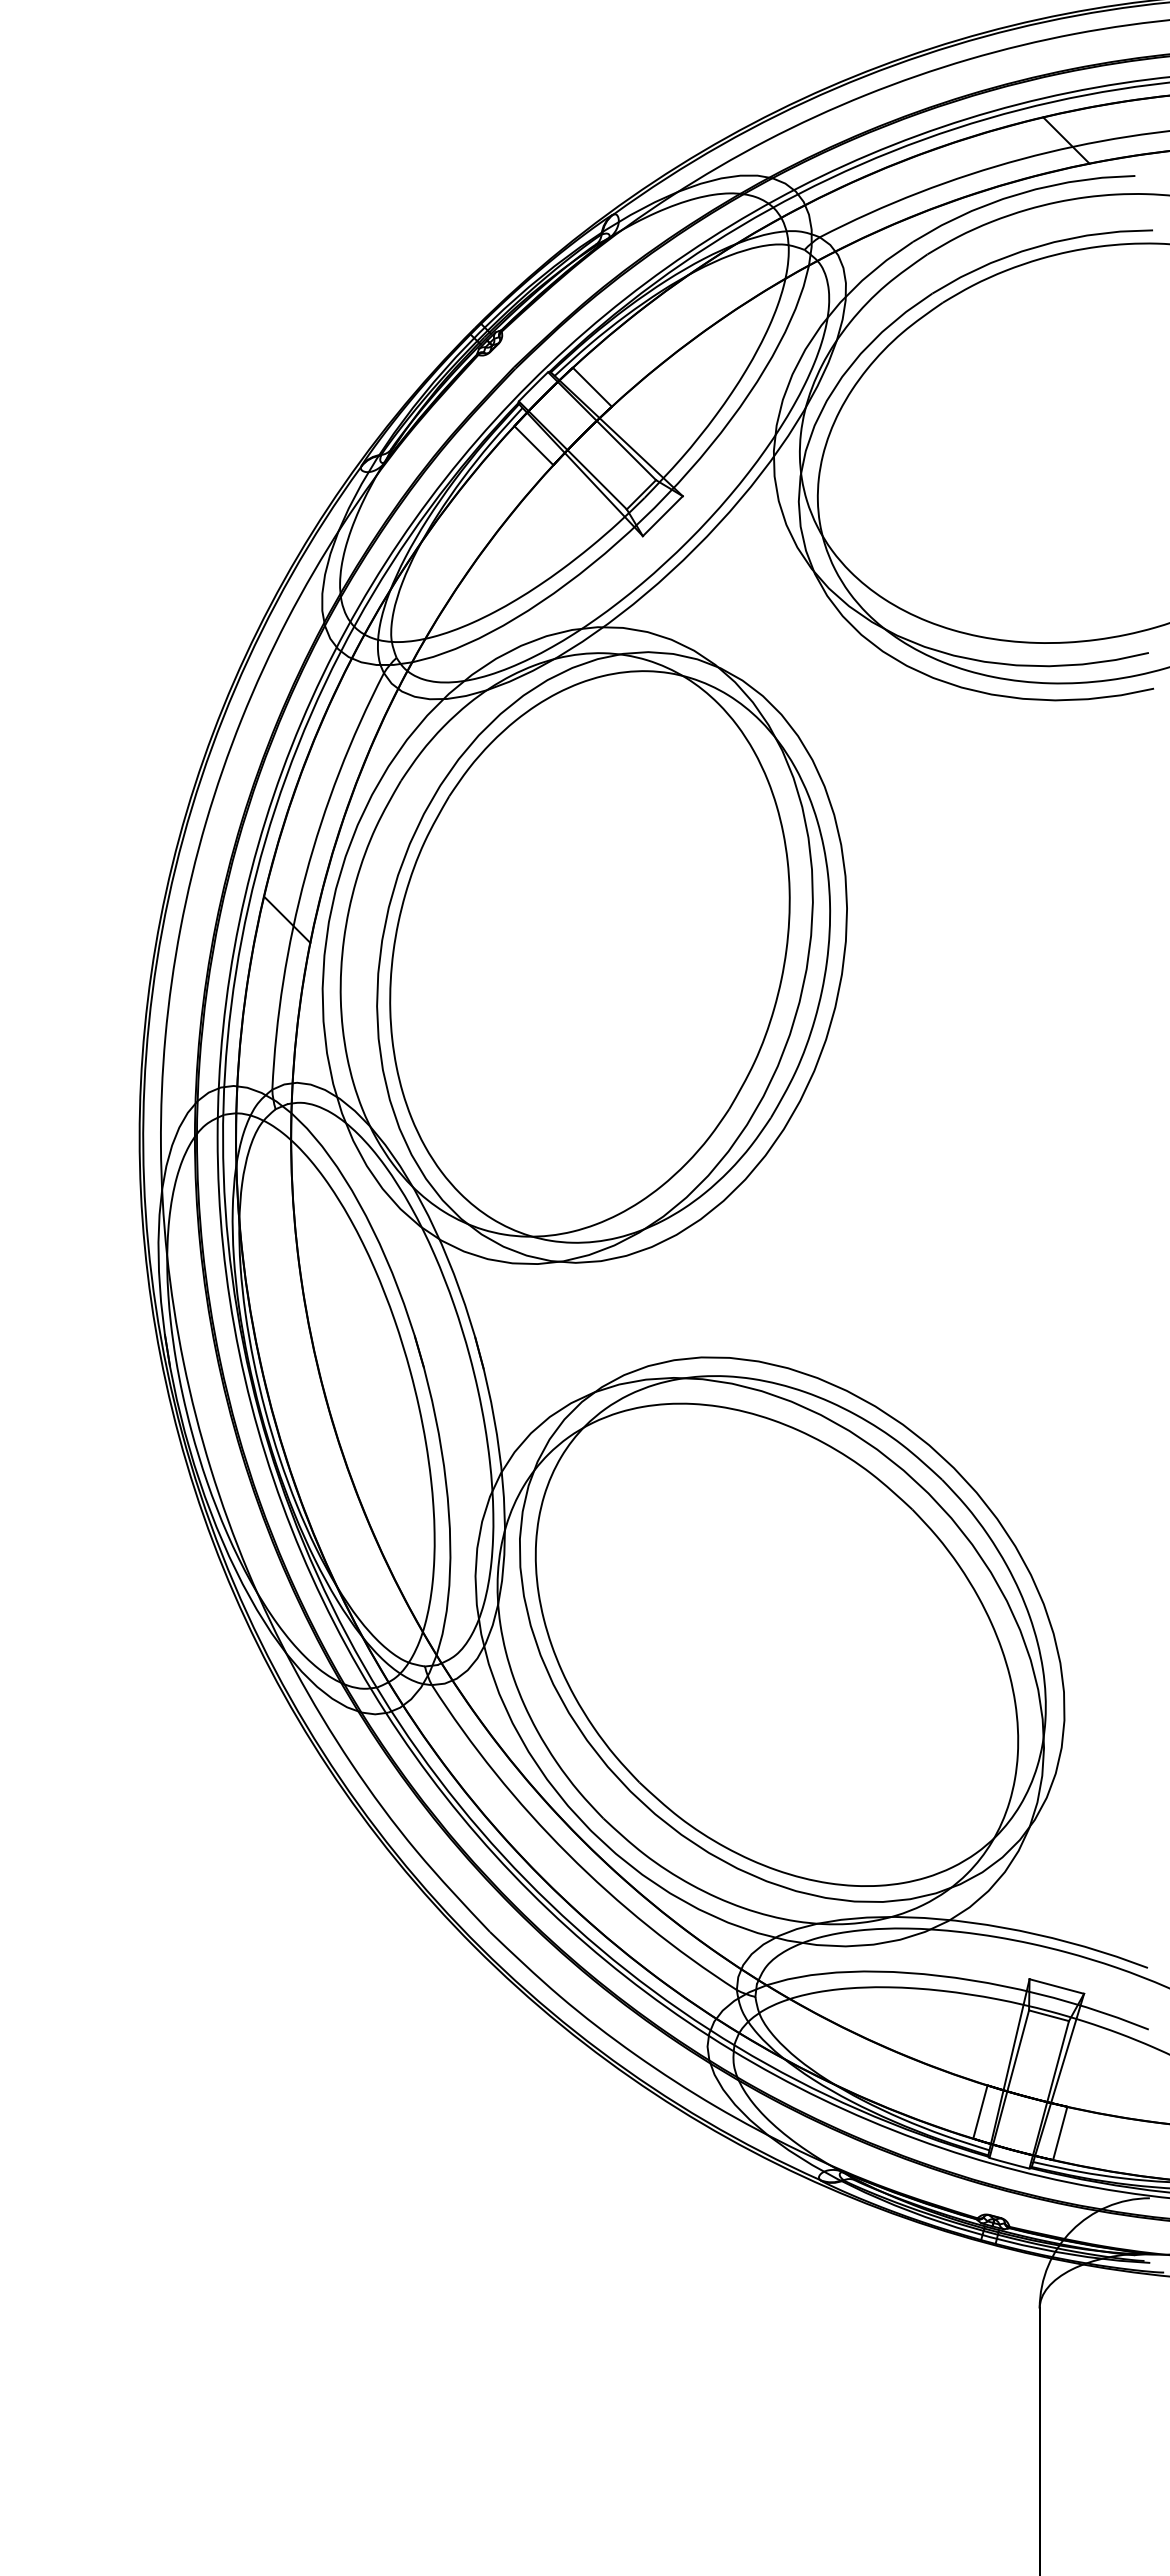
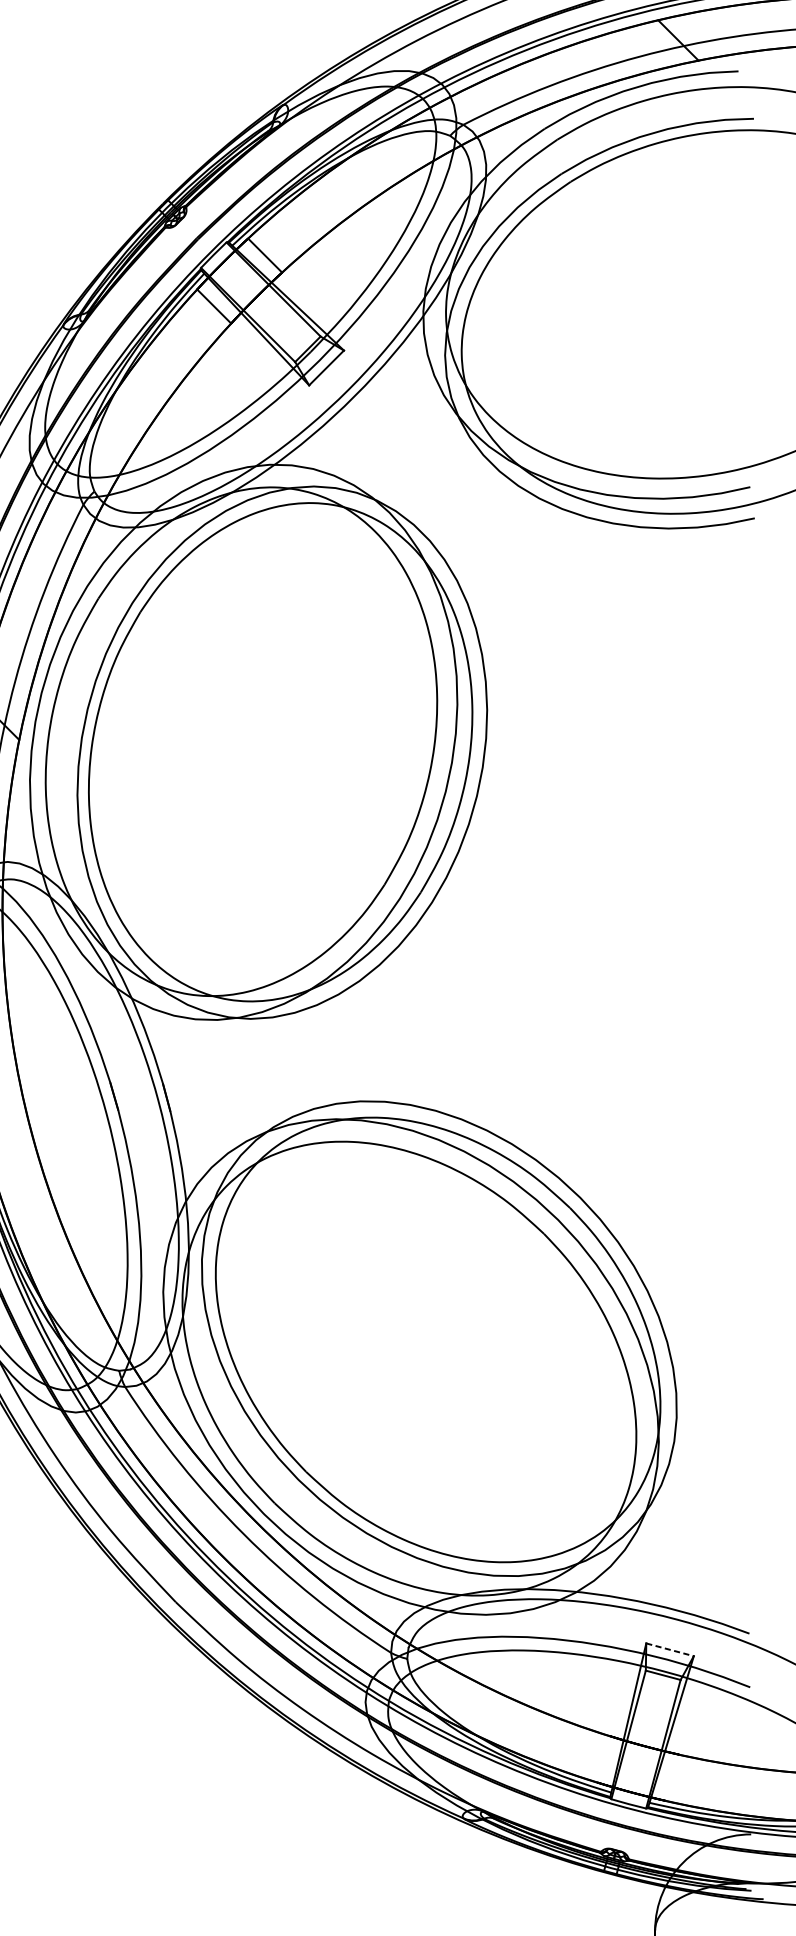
line: (1057, 1986) -> (670, 1649), solid -> dashed
line: (980, 2111) -> (603, 1758), removed
line: (1060, 2133) -> (673, 1777), removed

